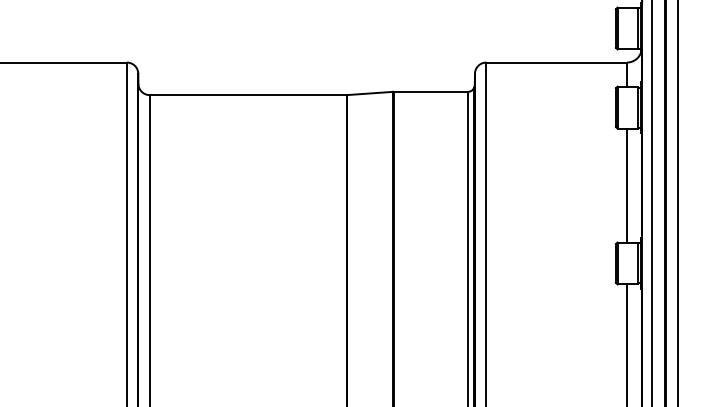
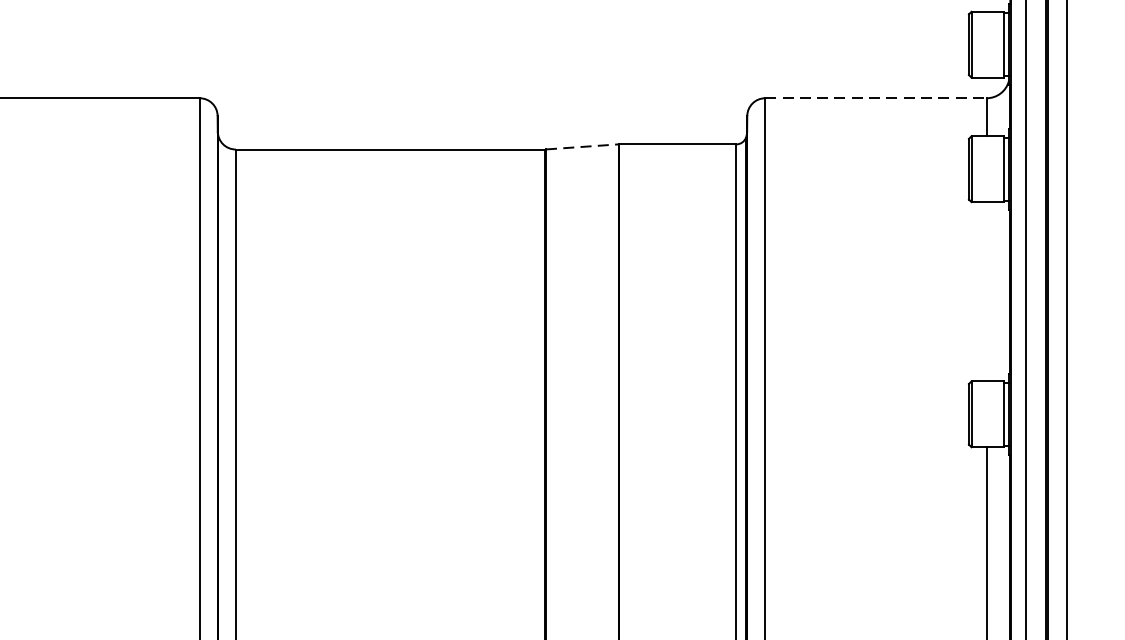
line: (557, 62) -> (877, 98), solid -> dashed
line: (370, 93) -> (582, 146), solid -> dashed
line: (627, 185) -> (987, 291), removed

